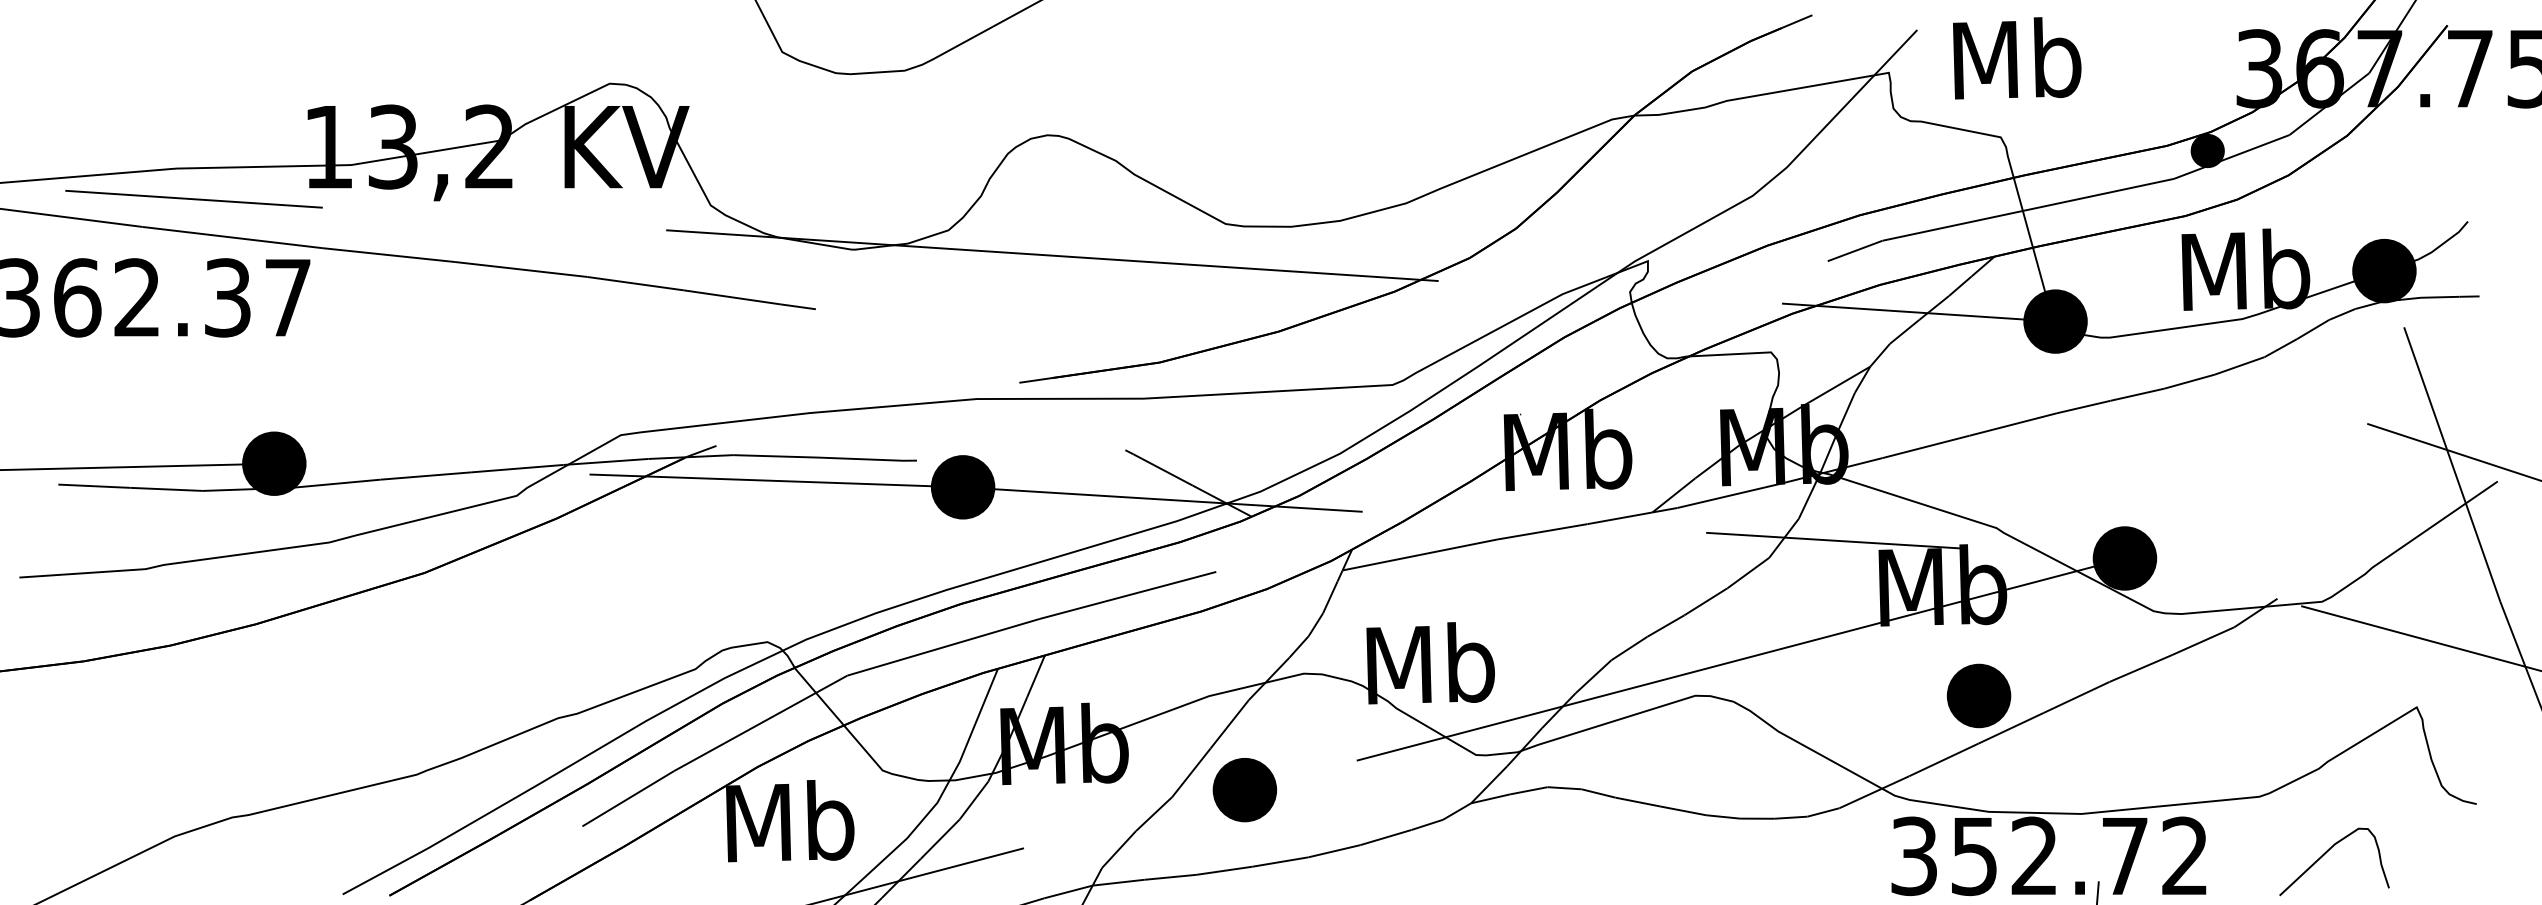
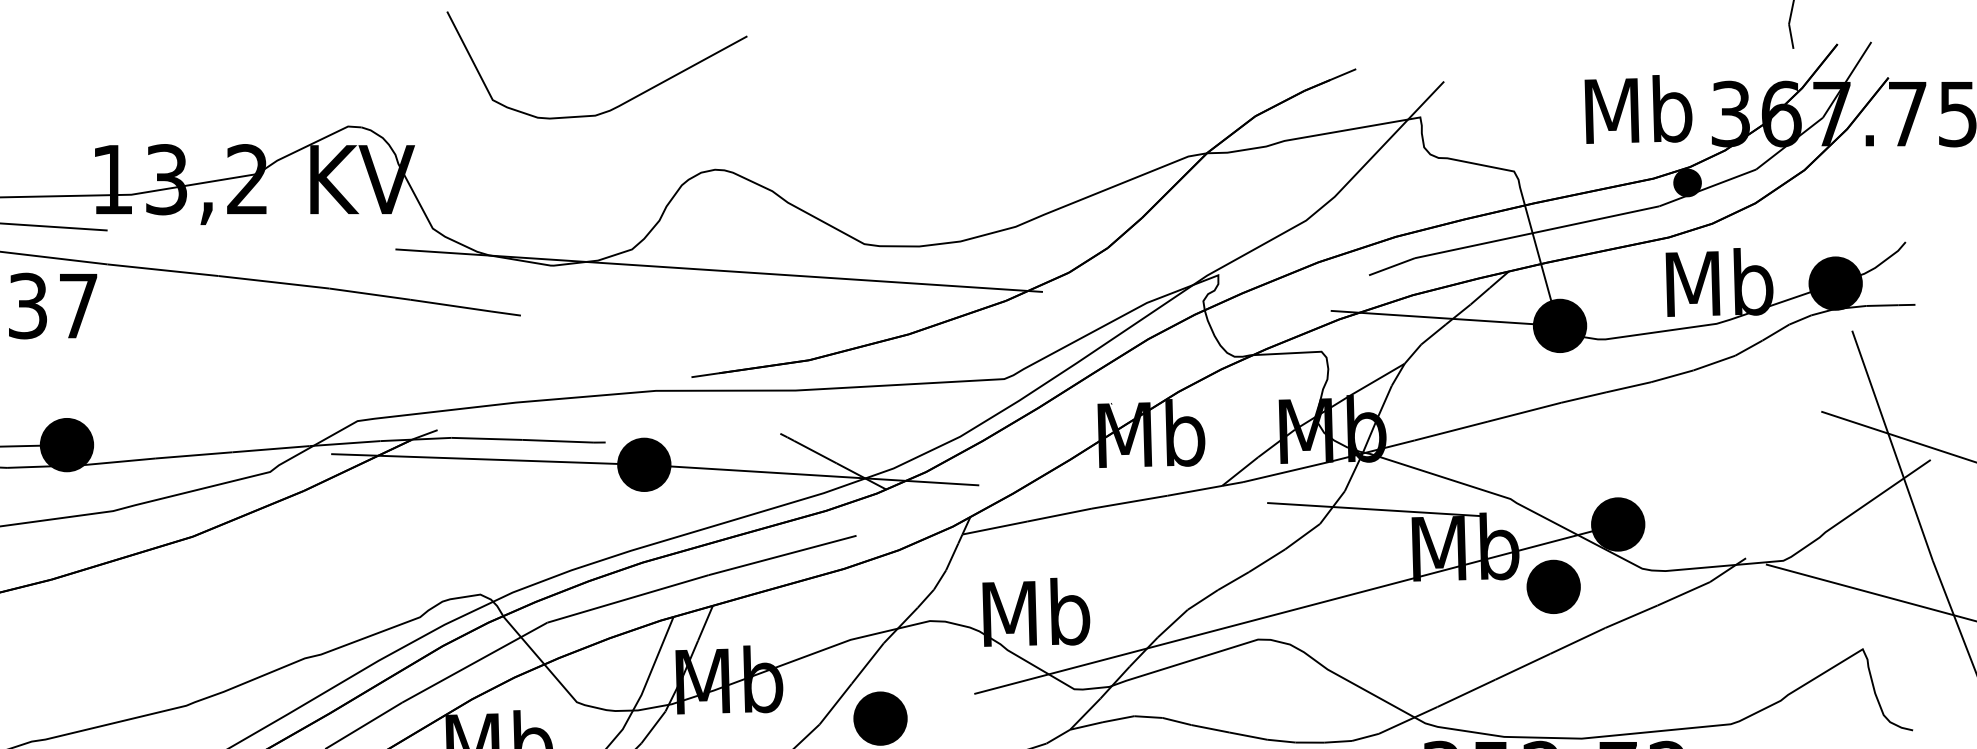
text: (2017, 58) -> (1638, 109), moved
part: (1978, 695) -> (1553, 586), moved

